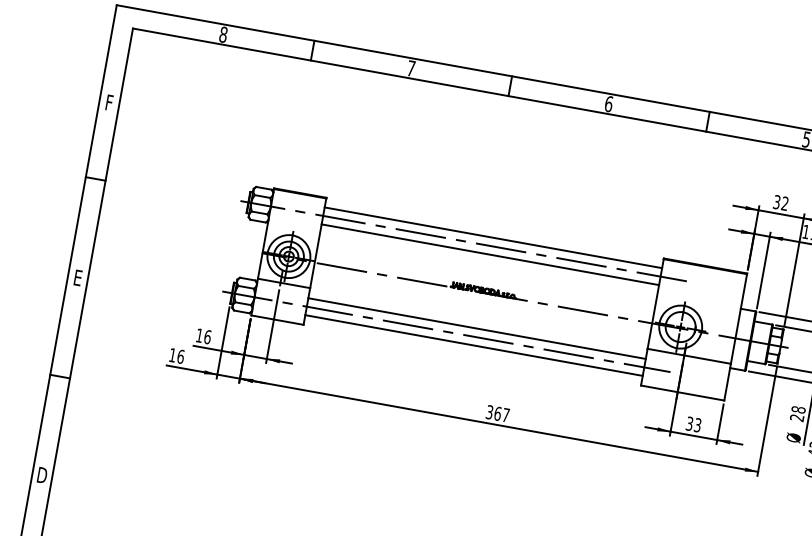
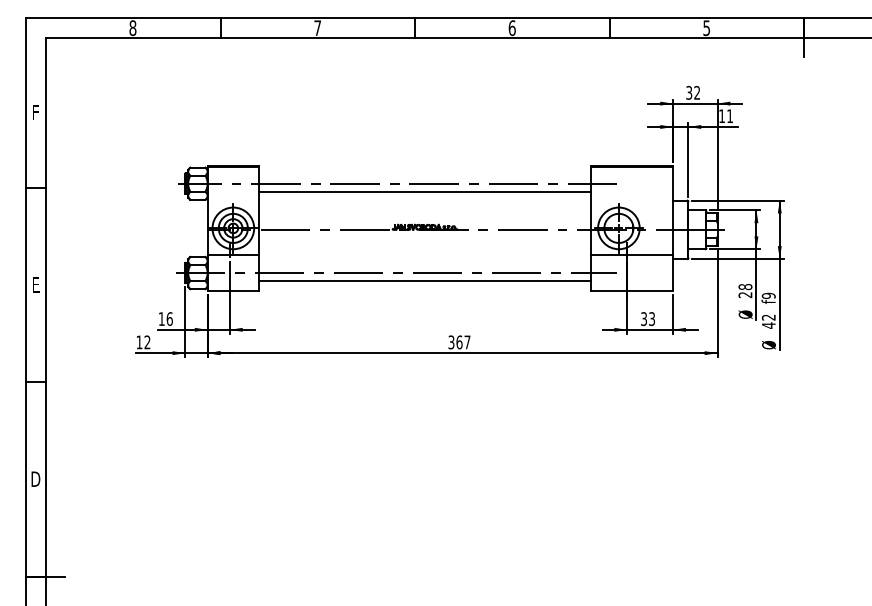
line: (493, 237) -> (425, 175), removed
line: (477, 328) -> (425, 264), removed
text: (180, 356) -> (147, 342), 16 -> 12

